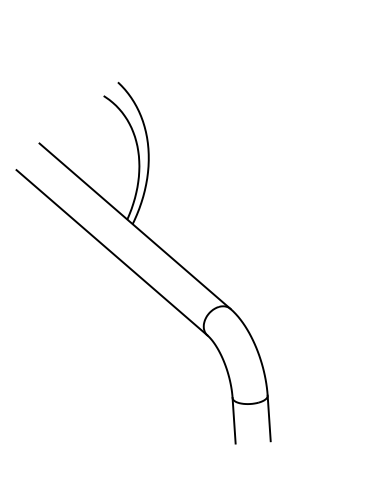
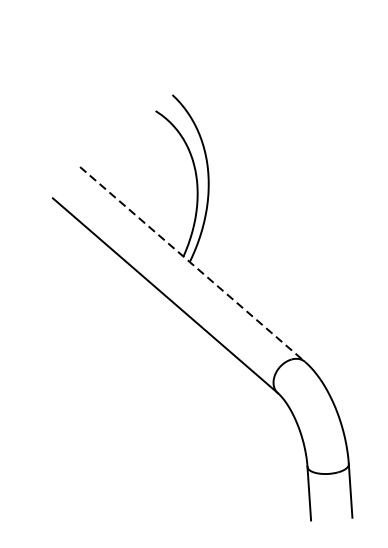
line: (135, 226) -> (193, 264), solid -> dashed

